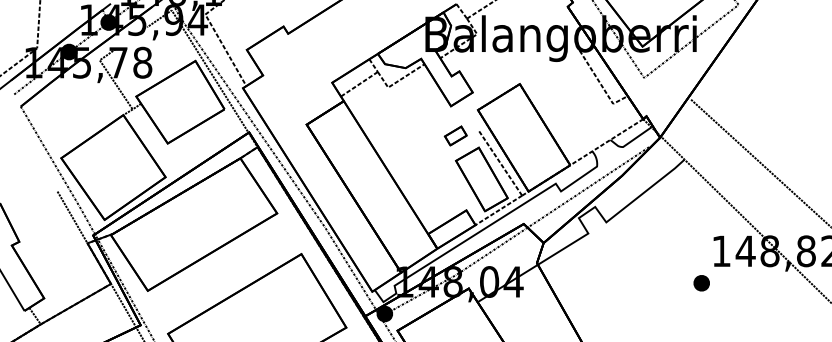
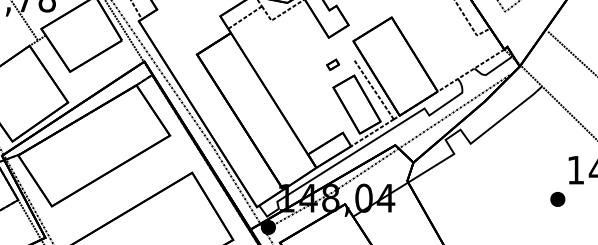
part: (455, 135) -> (332, 64), size x0.6

